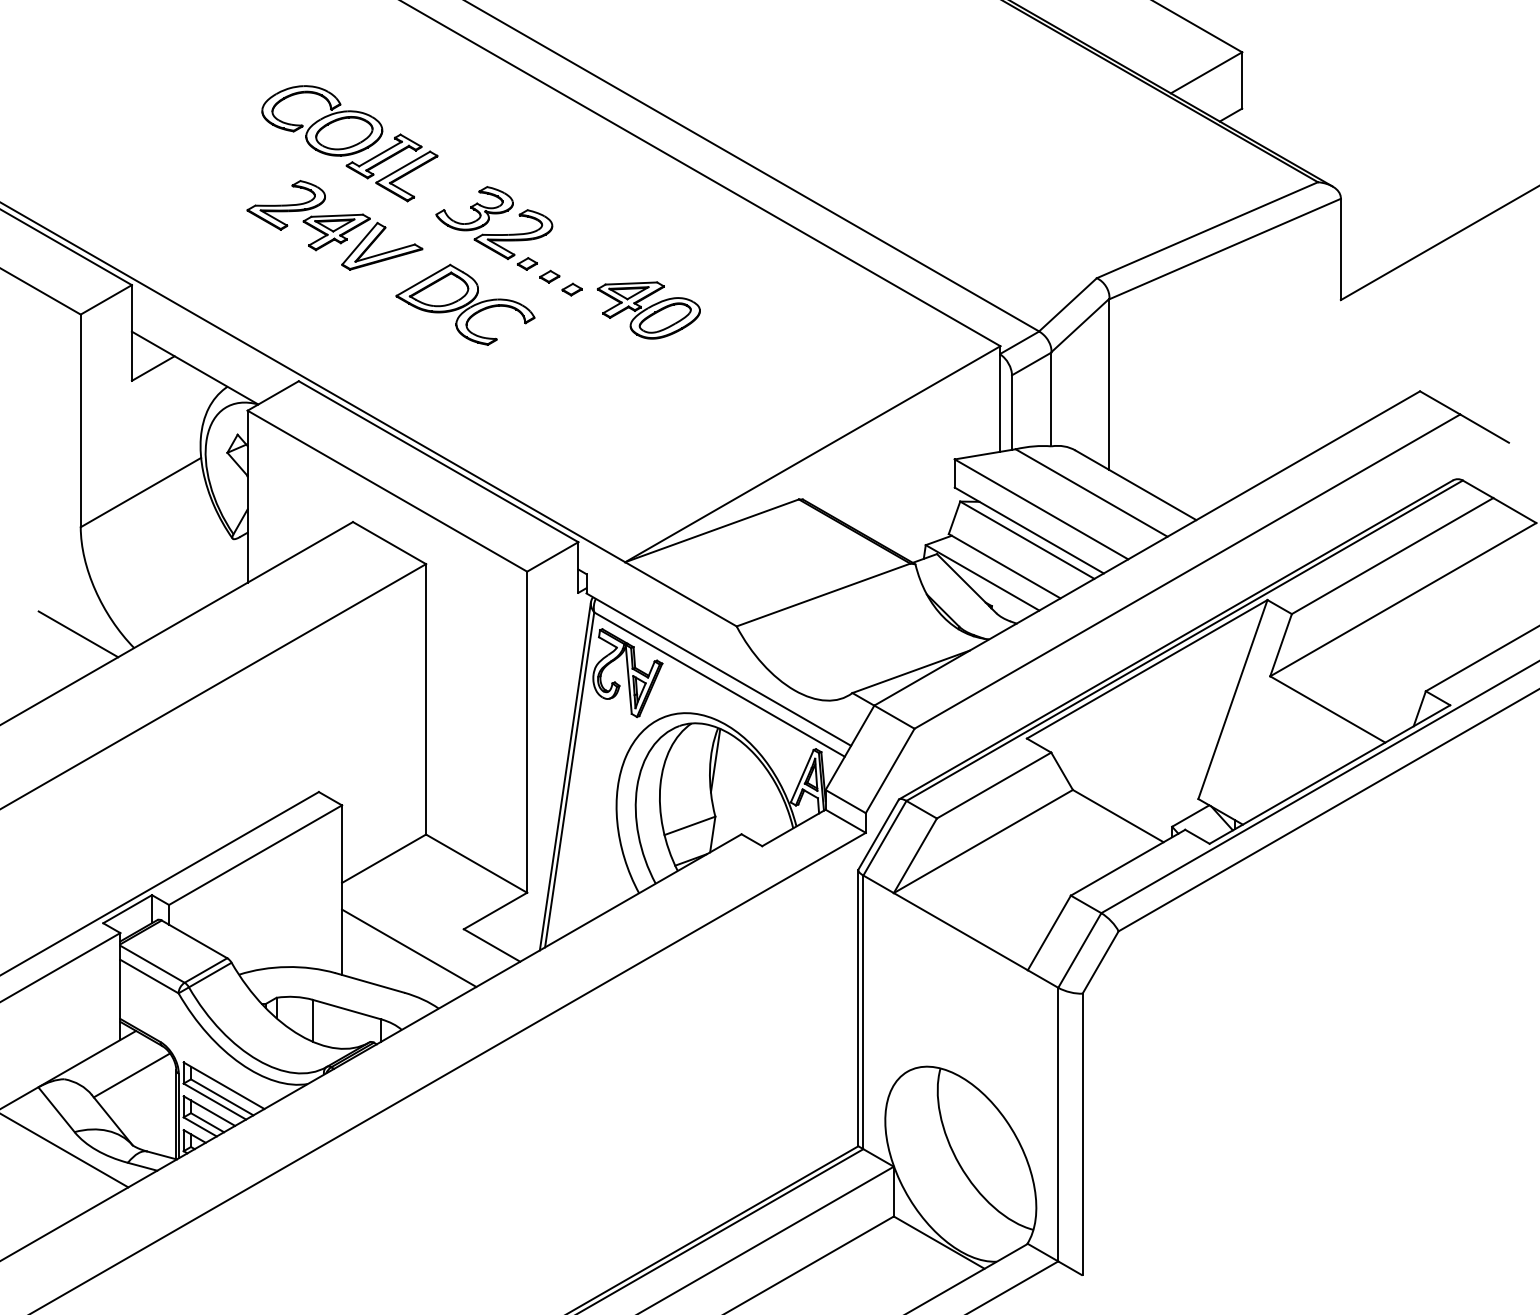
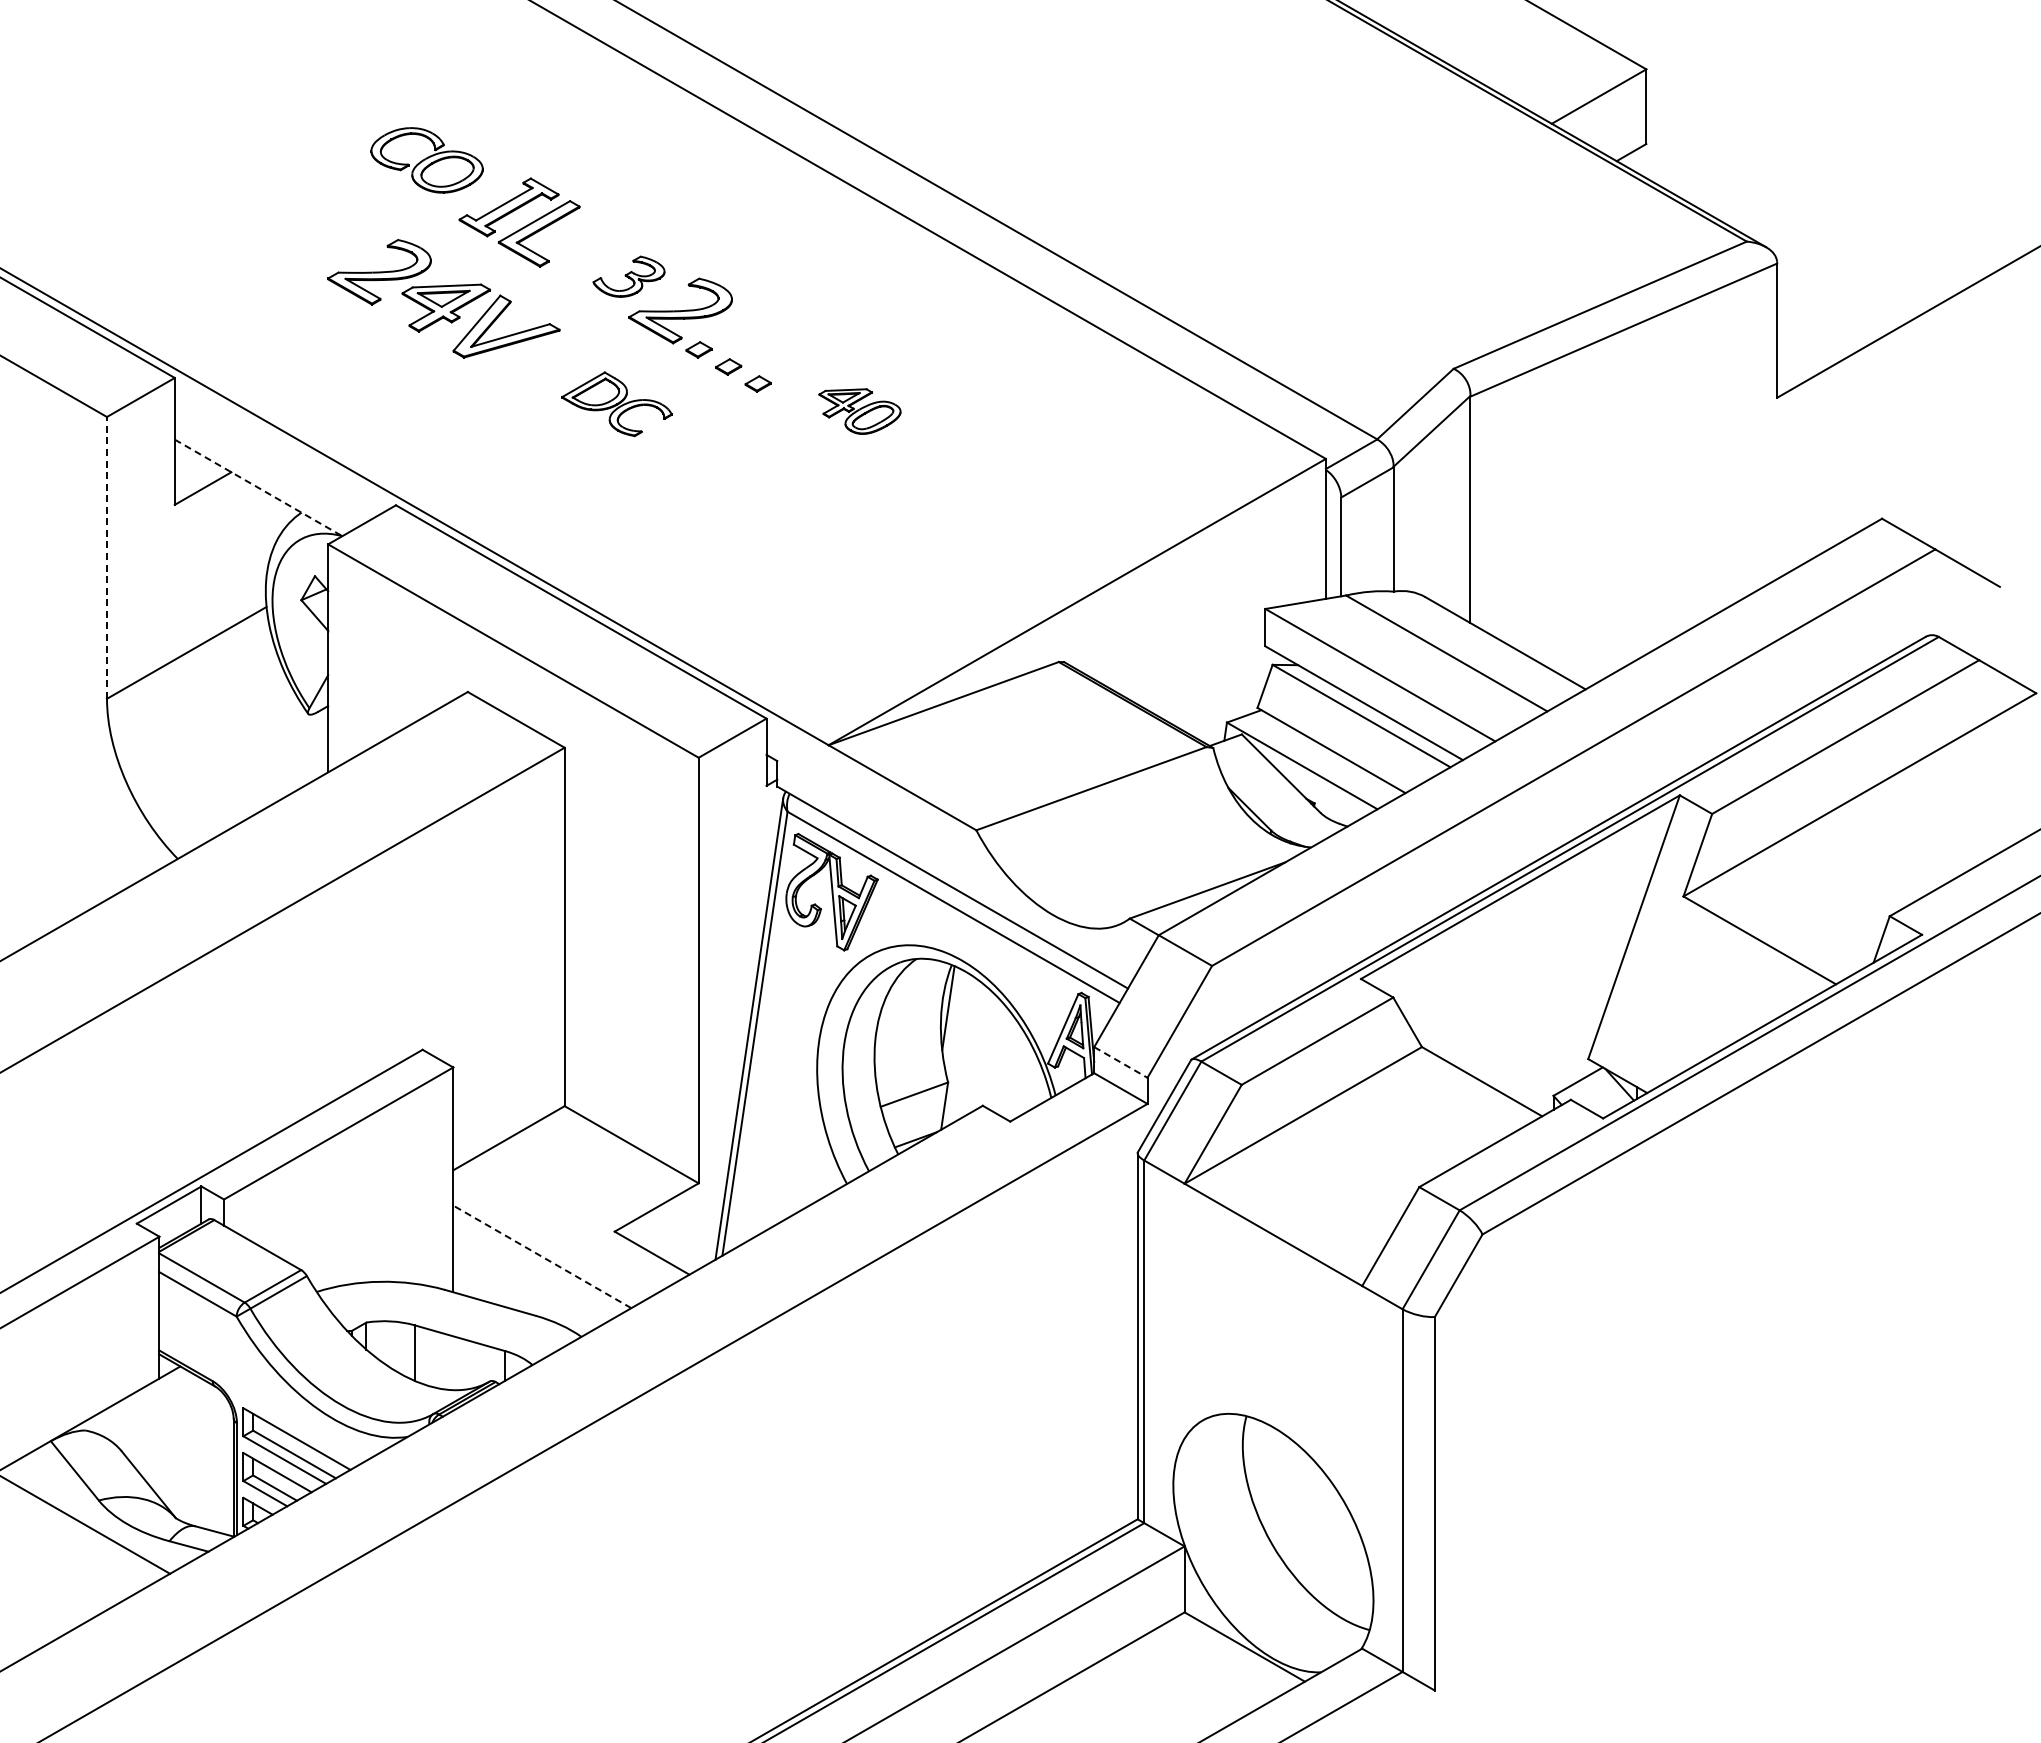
part: (321, 121) -> (426, 160), size x0.7
part: (474, 208) -> (628, 276), size x0.7
part: (465, 305) -> (616, 404), size x0.6
part: (648, 310) -> (859, 411), size x0.6
line: (195, 367) -> (258, 487), solid -> dashed
line: (81, 420) -> (107, 557), solid -> dashed
line: (78, 634) -> (103, 840), removed
line: (845, 801) -> (1120, 1062), solid -> dashed
line: (409, 947) -> (542, 1256), solid -> dashed
line: (131, 1075) -> (174, 1425), removed

